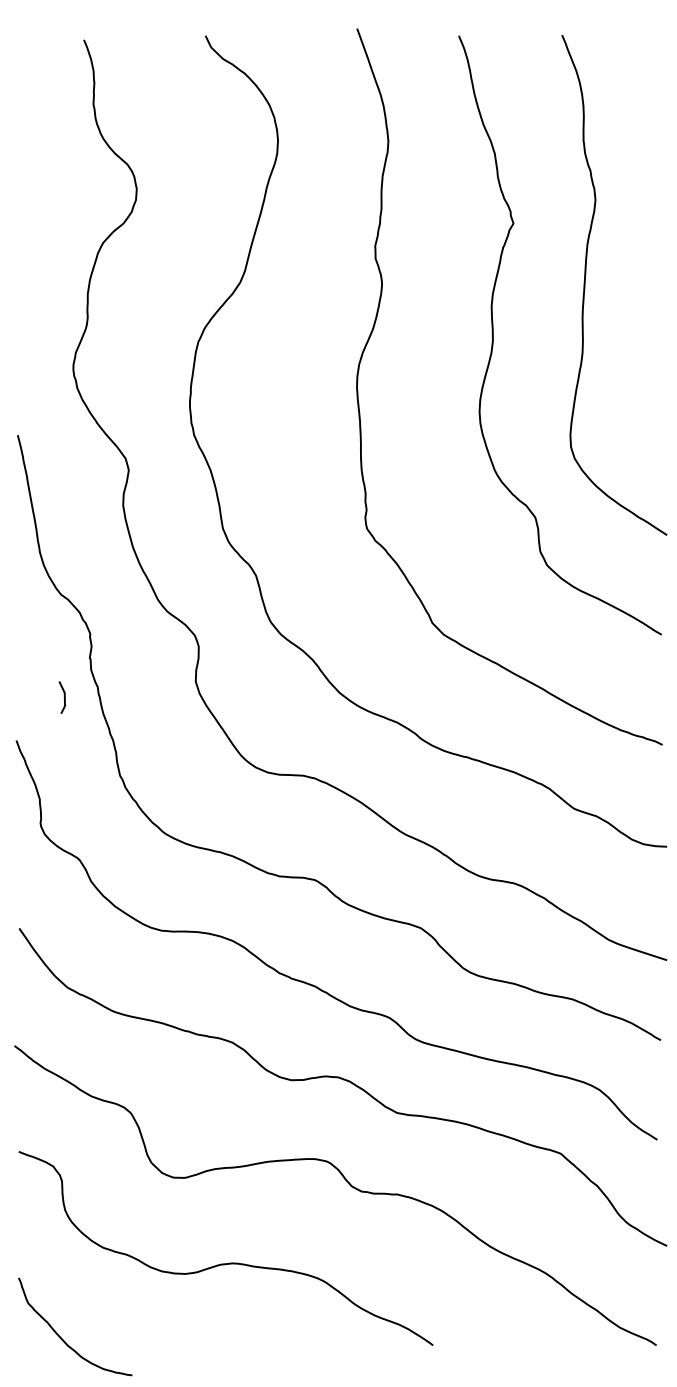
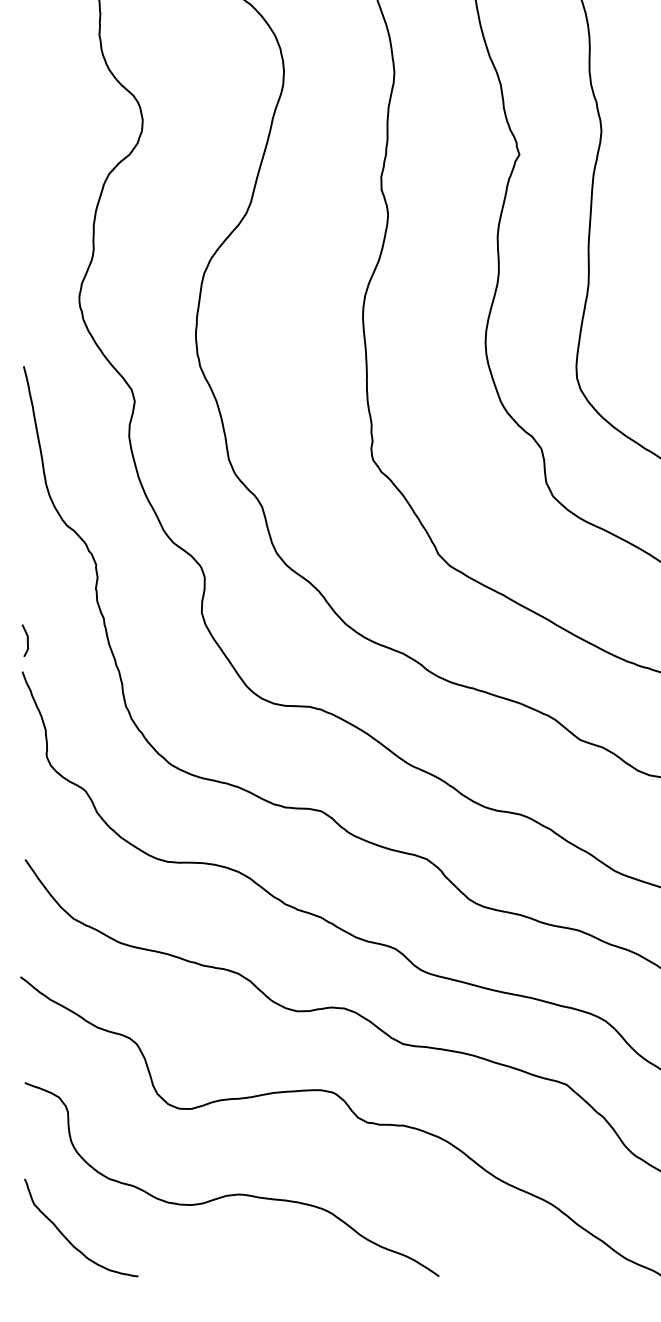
curve: (63, 696) -> (26, 639), moved
curve: (62, 1338) -> (68, 1239), moved

